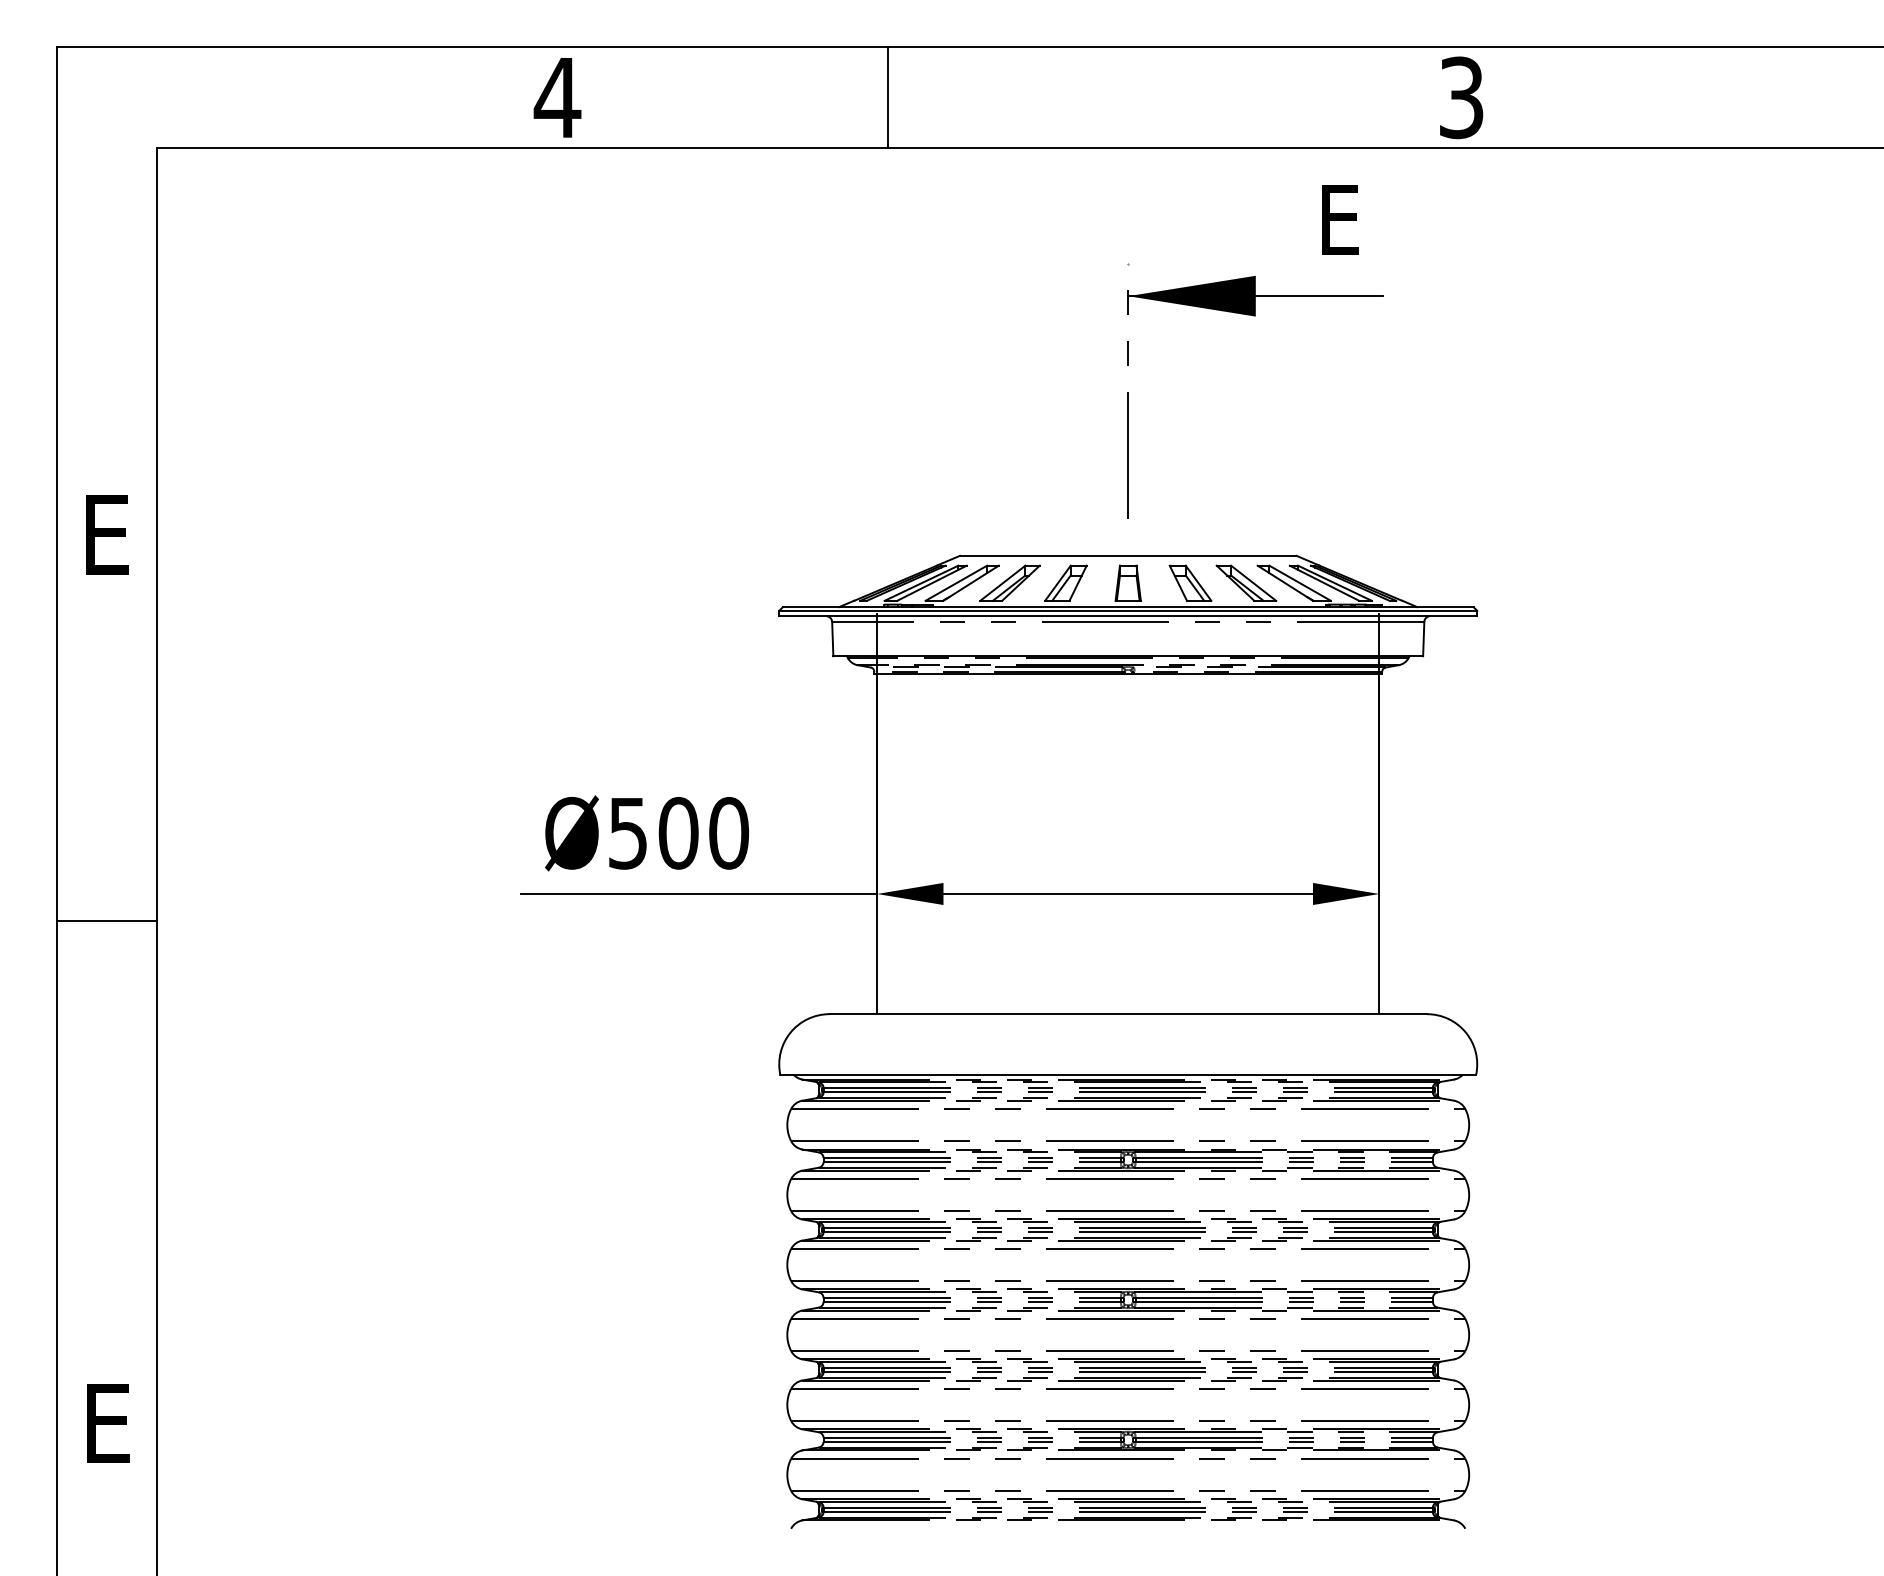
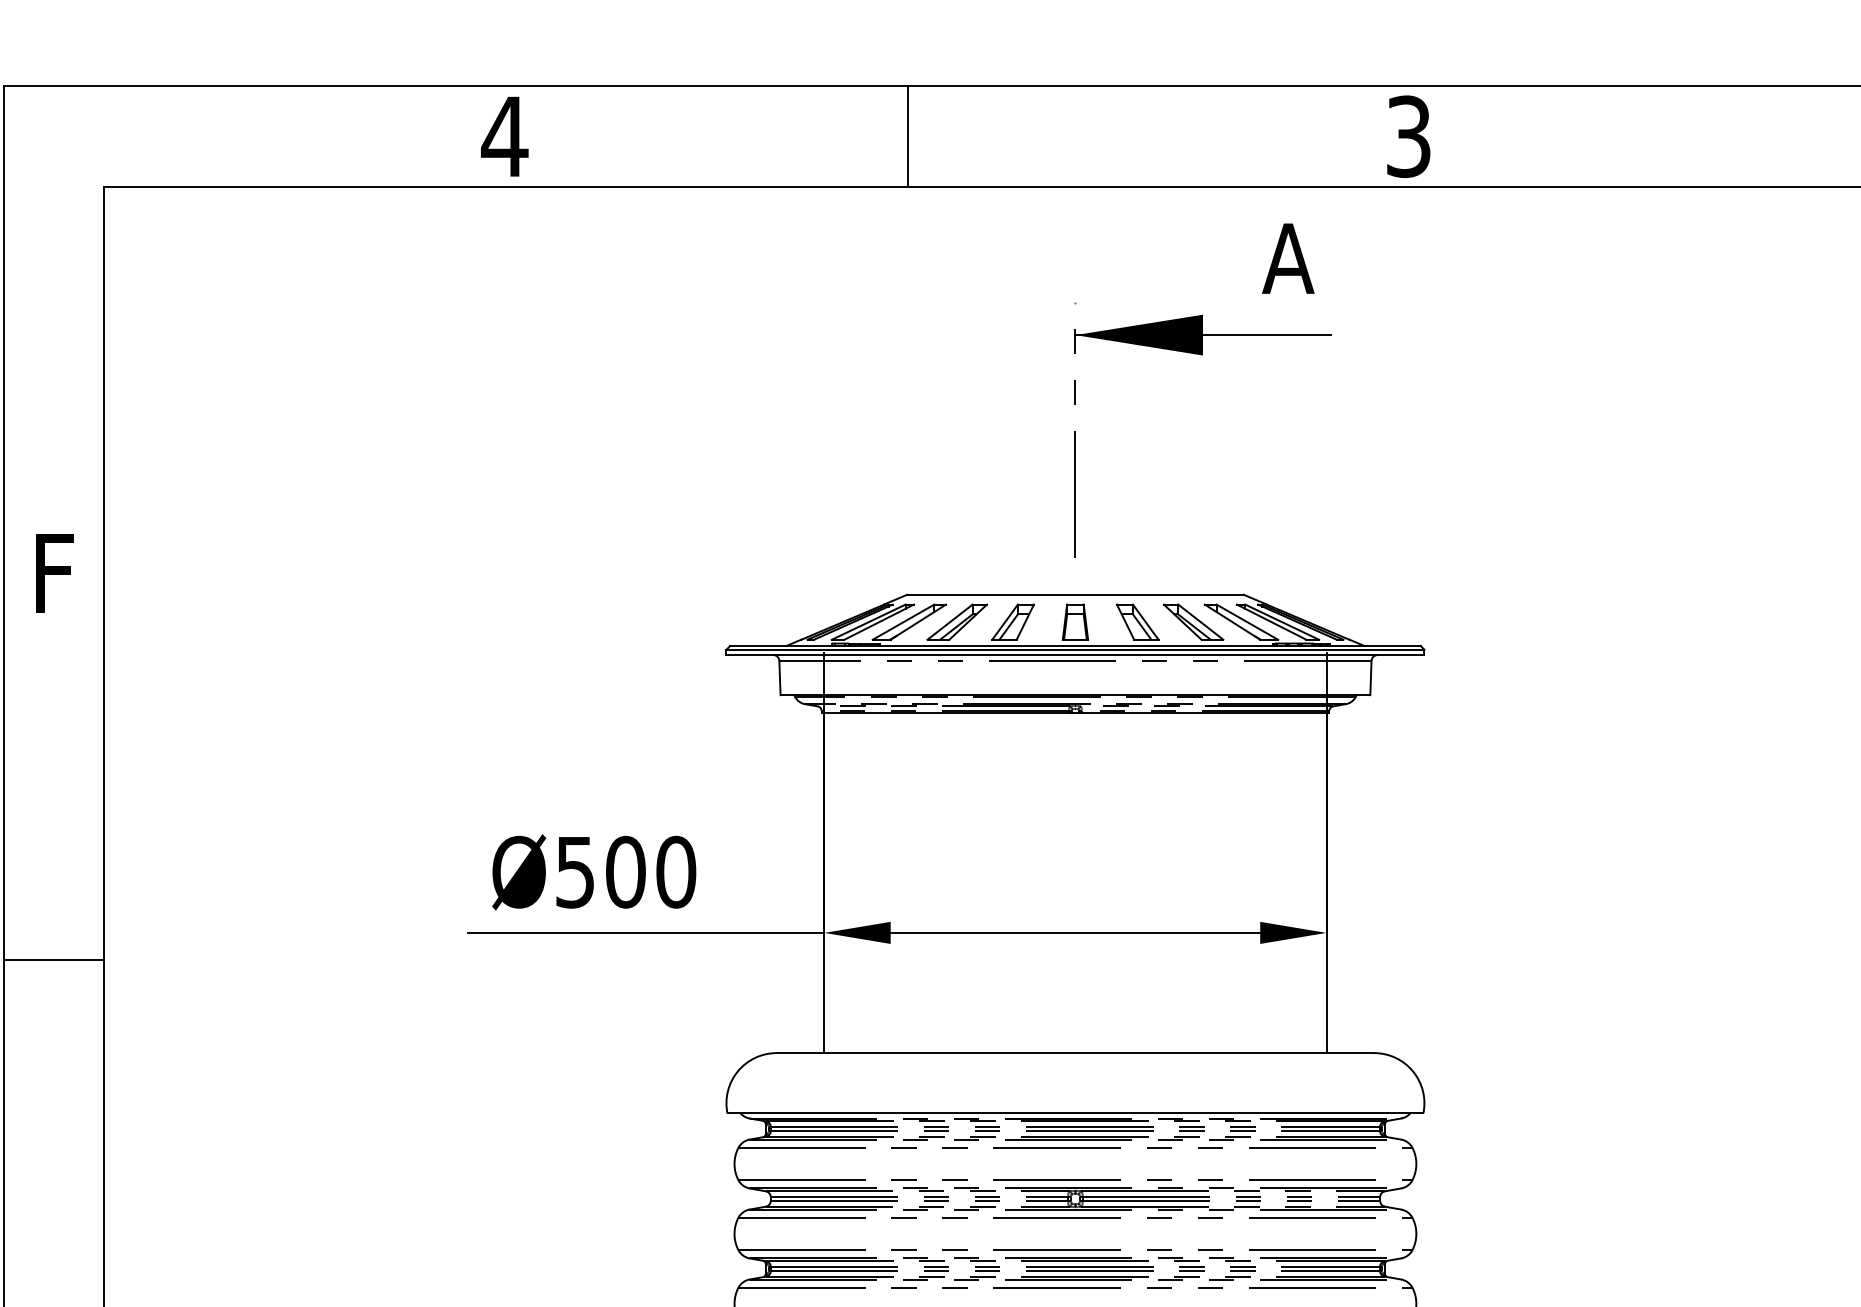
line: (888, 97) -> (907, 136), moved
text: (1340, 219) -> (1287, 258), E -> A
text: (107, 534) -> (54, 573), E -> F

